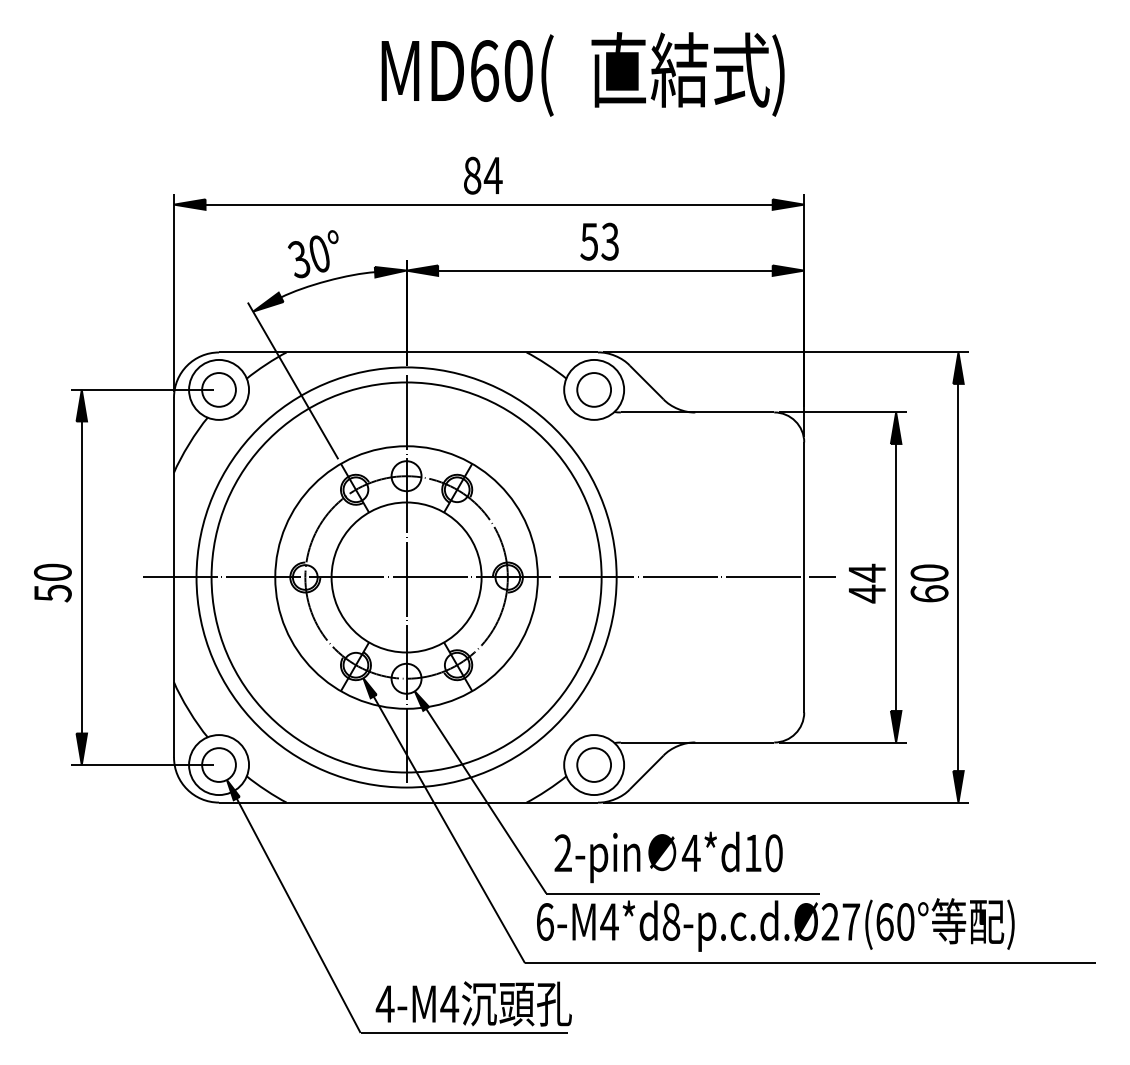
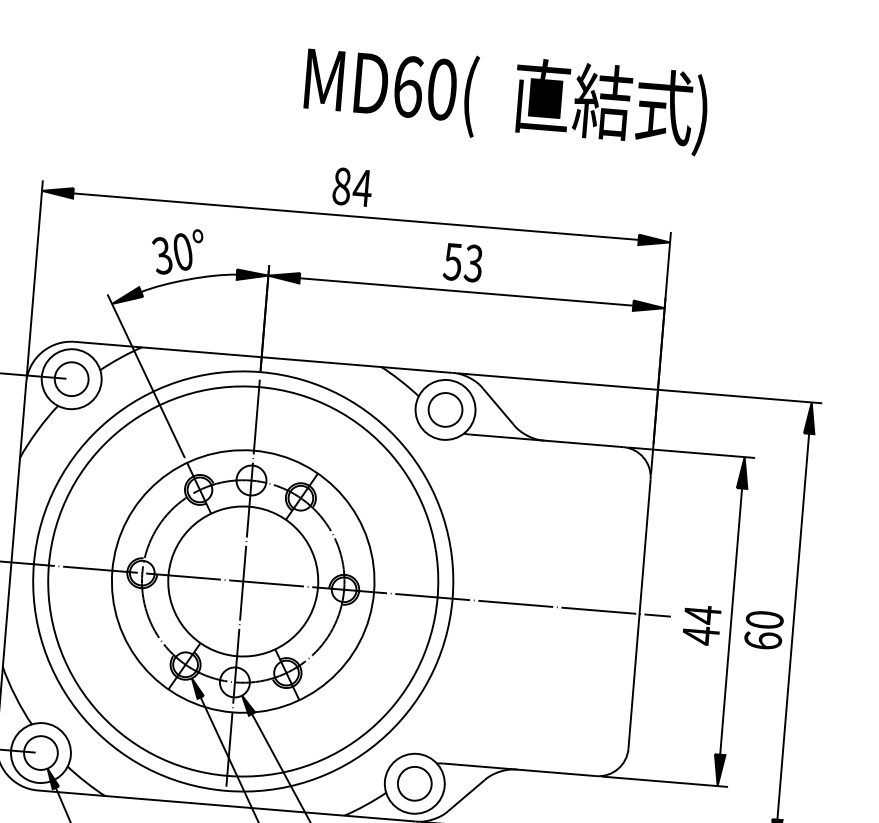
text: (582, 74) -> (505, 98), moved

